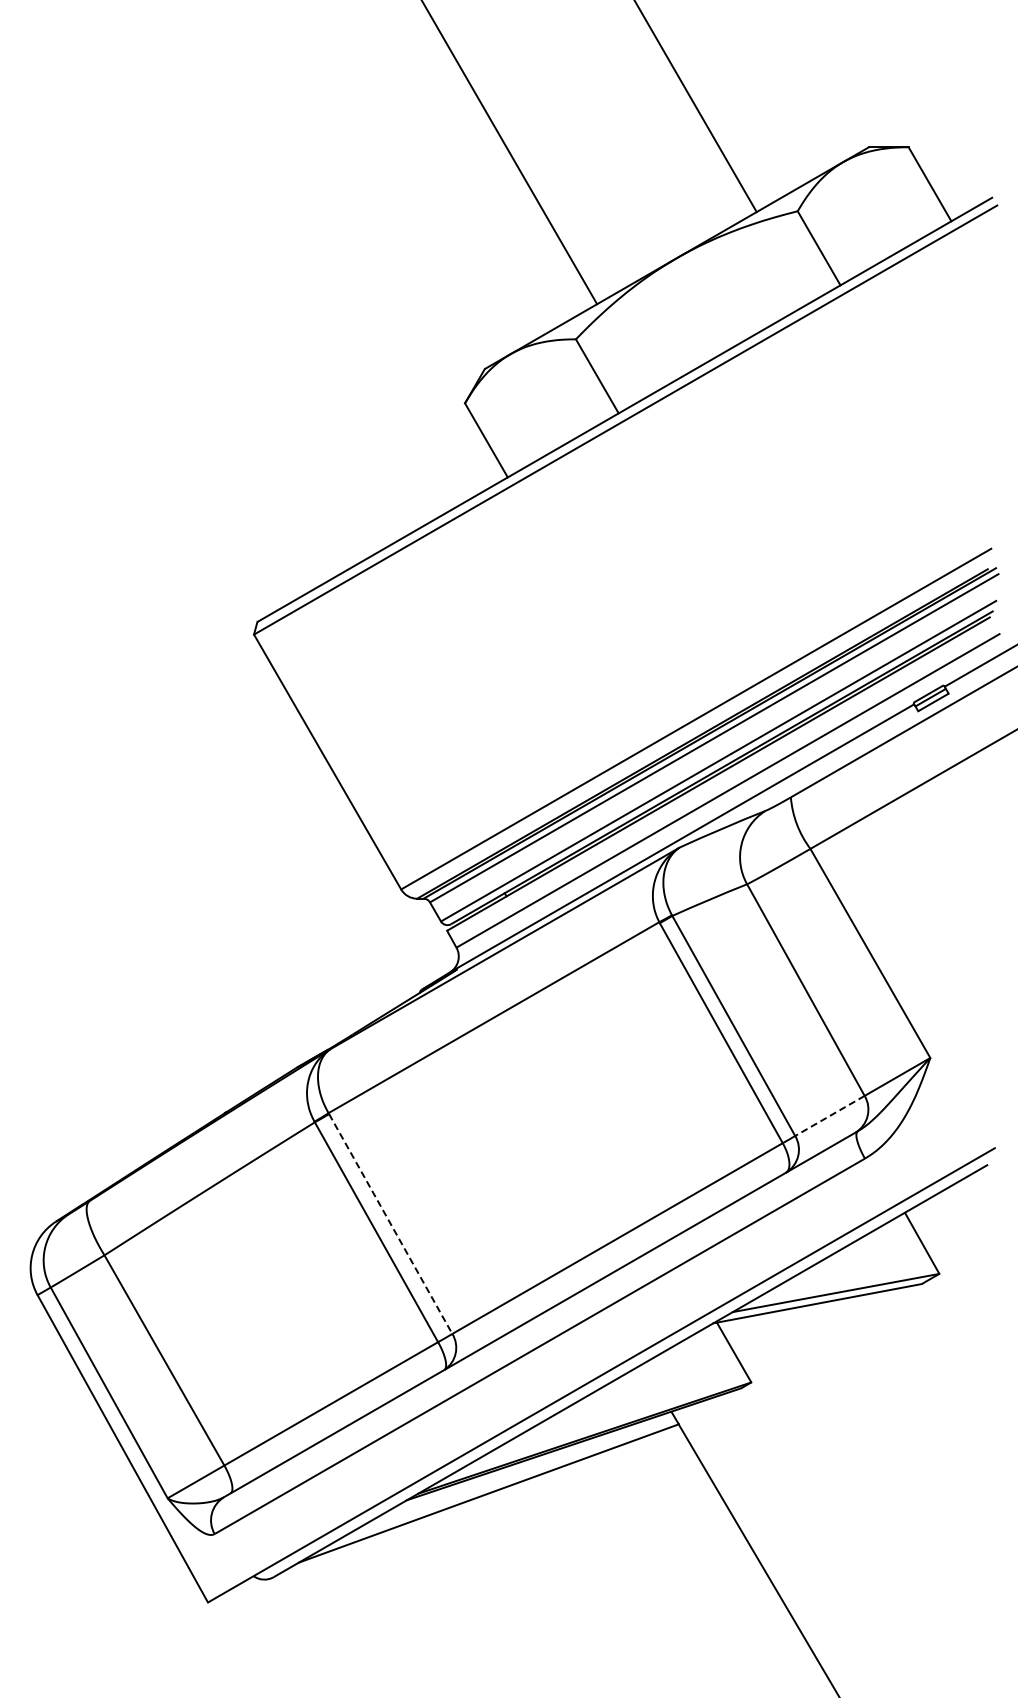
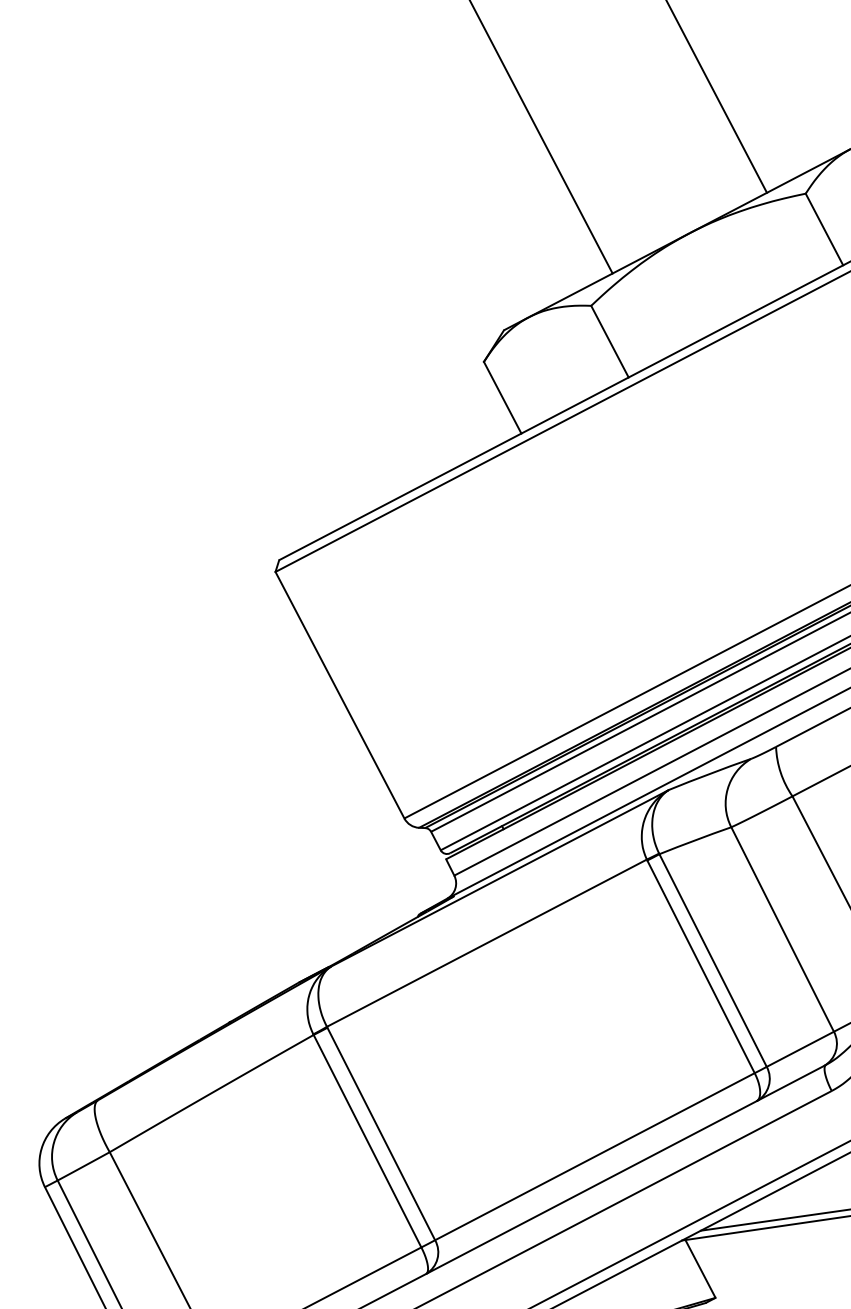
line: (829, 1116) -> (799, 1049), dashed -> solid
line: (390, 1223) -> (381, 1133), dashed -> solid

